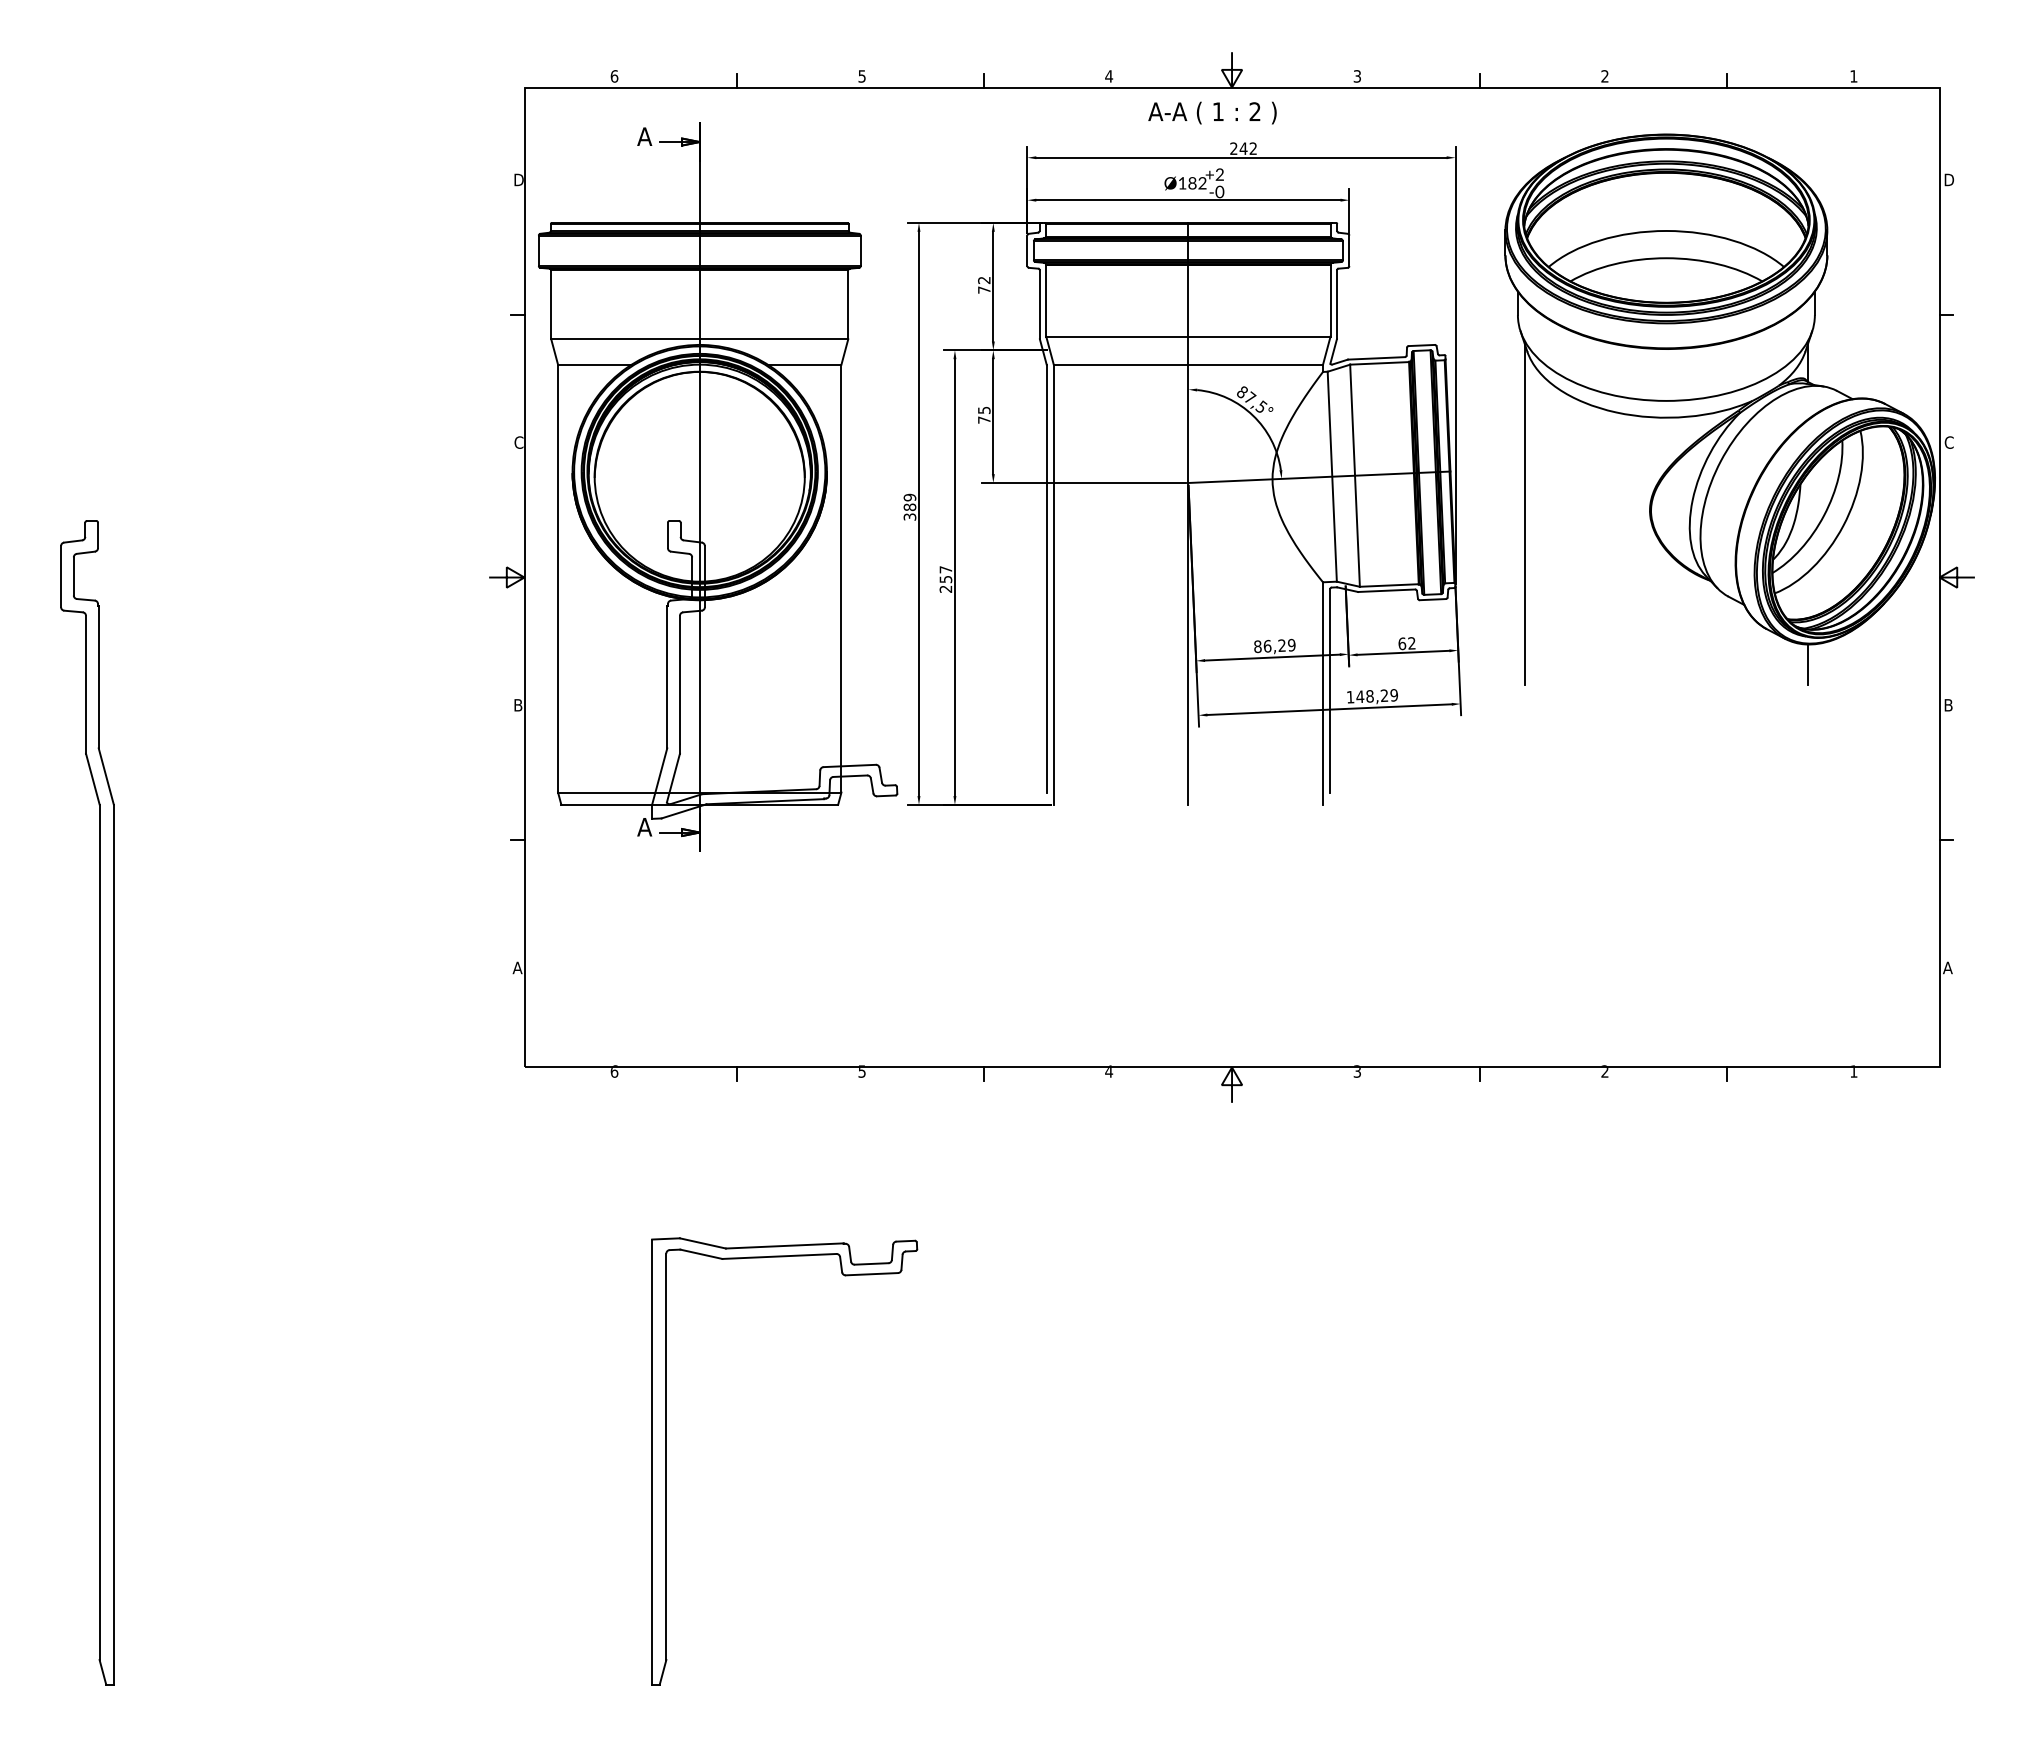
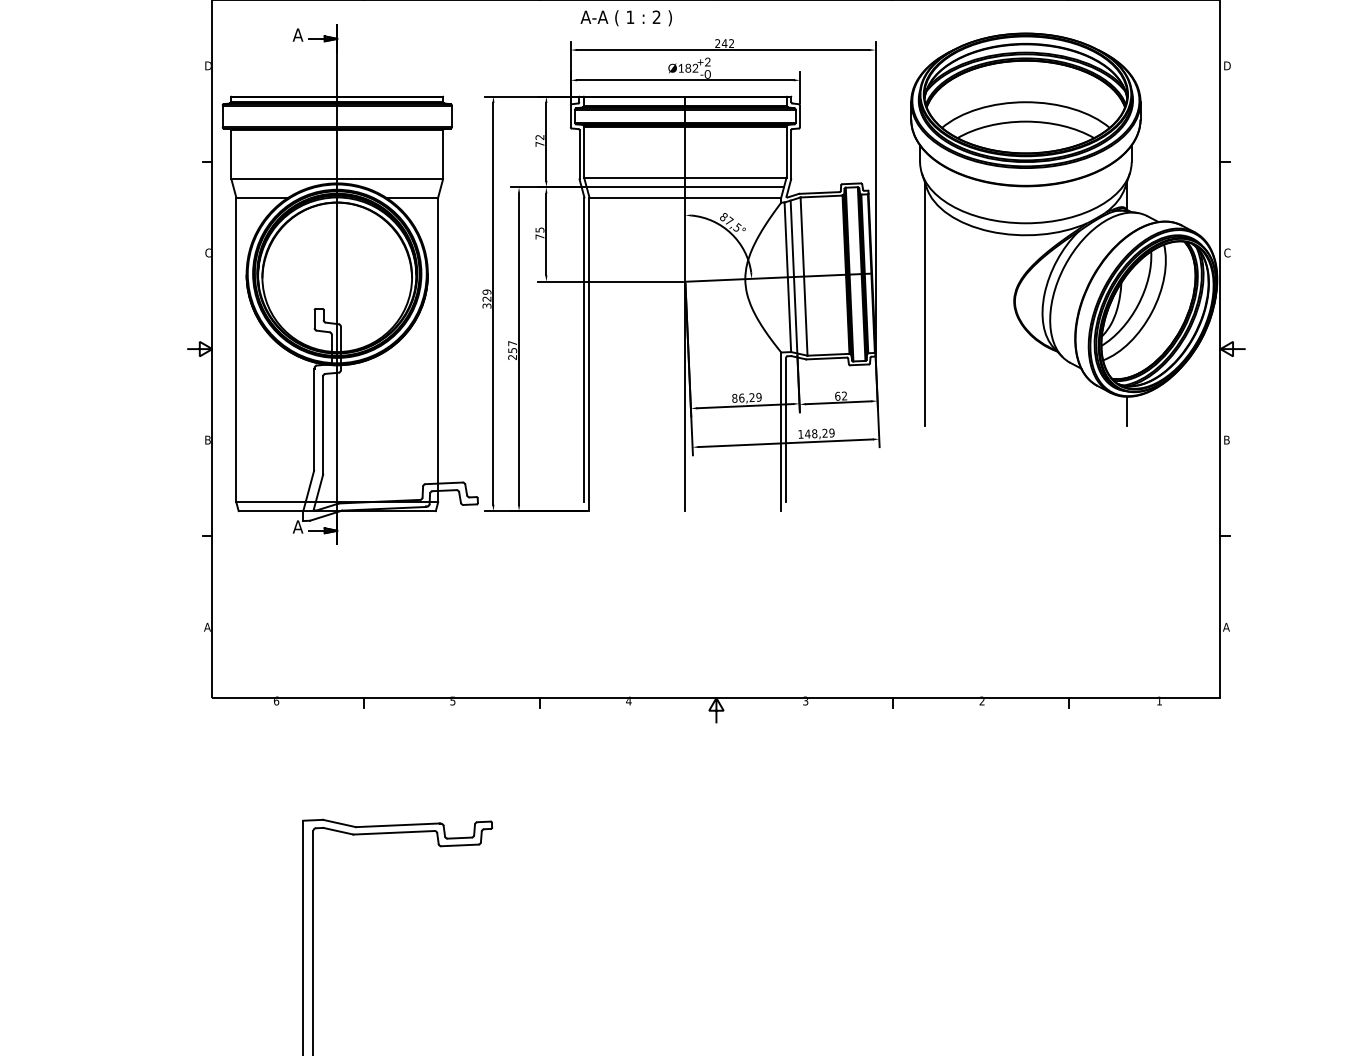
text: (1212, 112) -> (626, 17), moved
line: (1187, 350) -> (684, 187), added
line: (1340, 476) -> (793, 277), added
text: (909, 507) -> (486, 299), 389 -> 329

